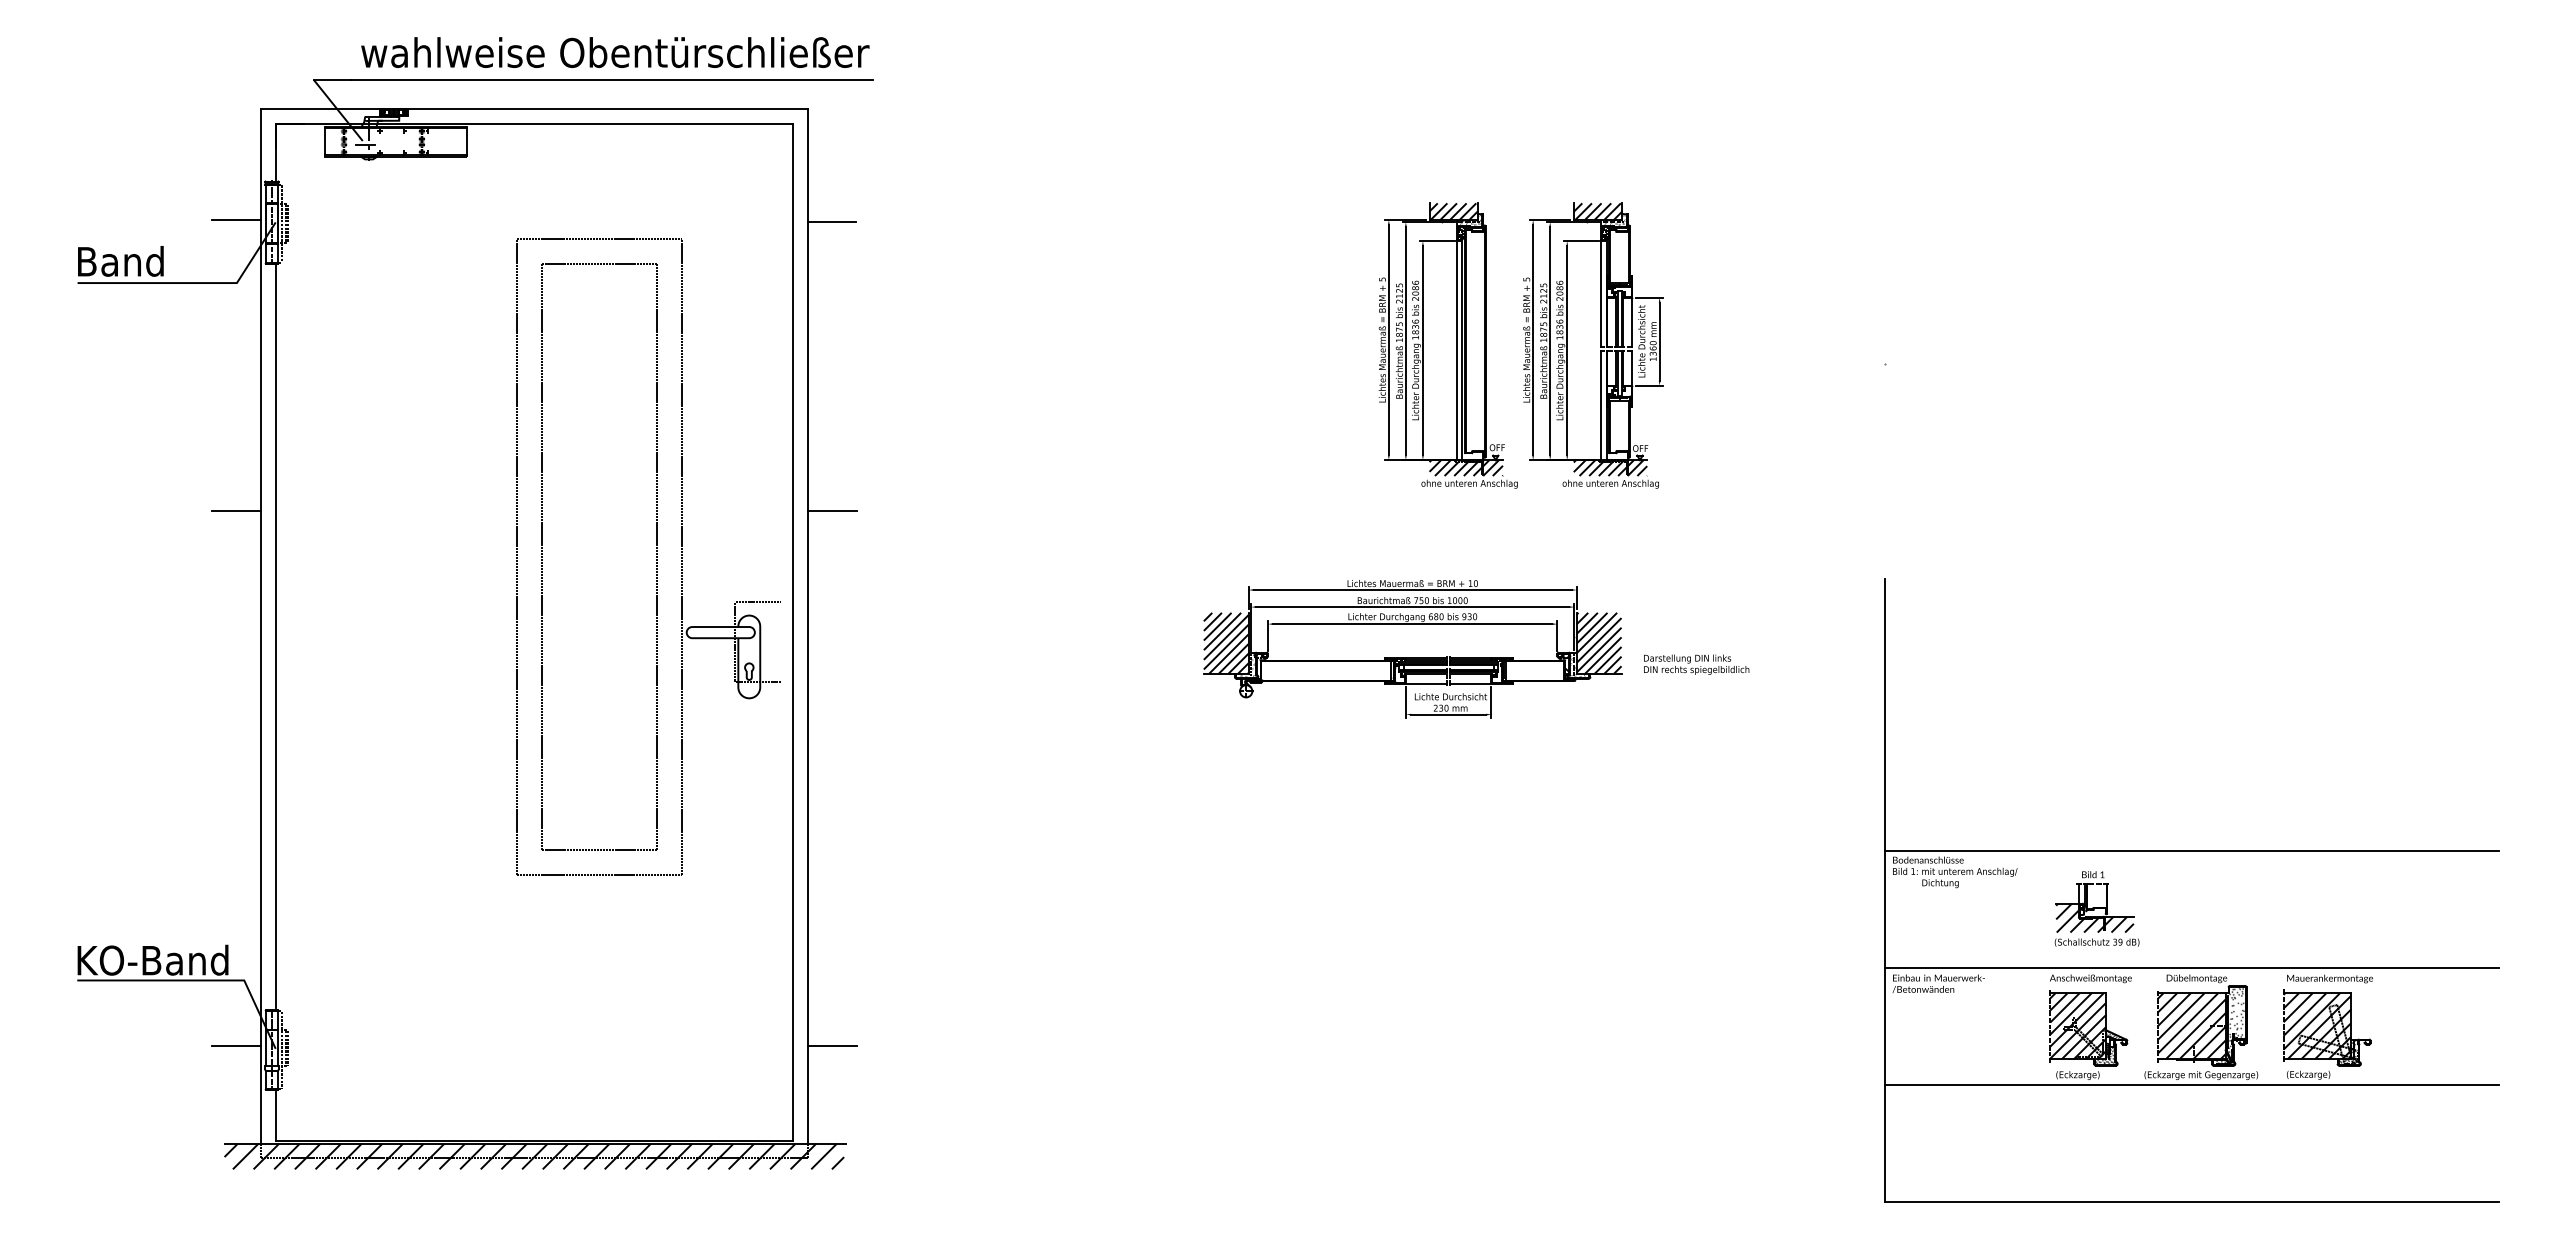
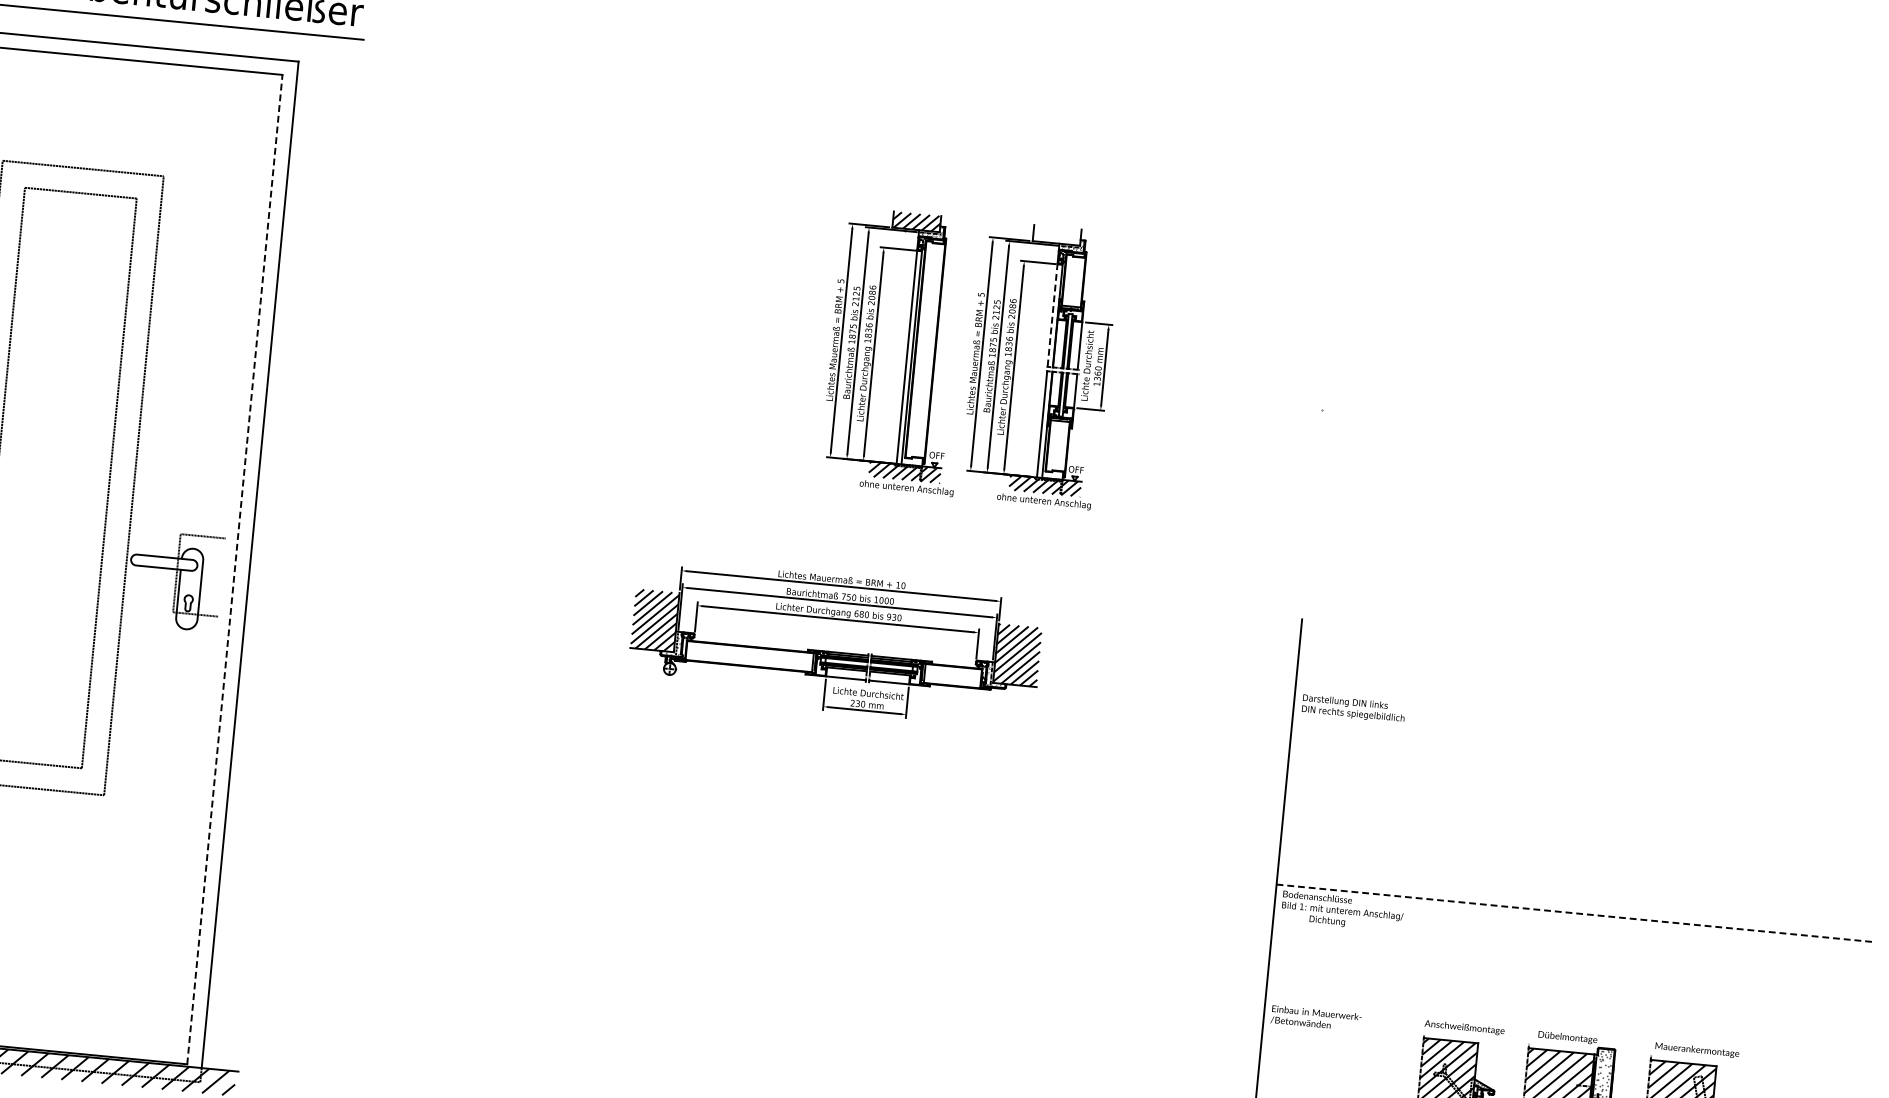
hatch: (1597, 211) -> (1056, 235), removed
line: (831, 221) -> (310, 173), removed
line: (1601, 293) -> (1052, 315), solid -> dashed
line: (832, 510) -> (284, 454), removed
line: (793, 632) -> (235, 569), solid -> dashed
text: (1696, 664) -> (1353, 708), moved
line: (2191, 851) -> (1574, 913), solid -> dashed
part: (2096, 908) -> (1476, 959), removed
line: (2191, 968) -> (1563, 1027), removed
line: (832, 1046) -> (234, 975), removed

